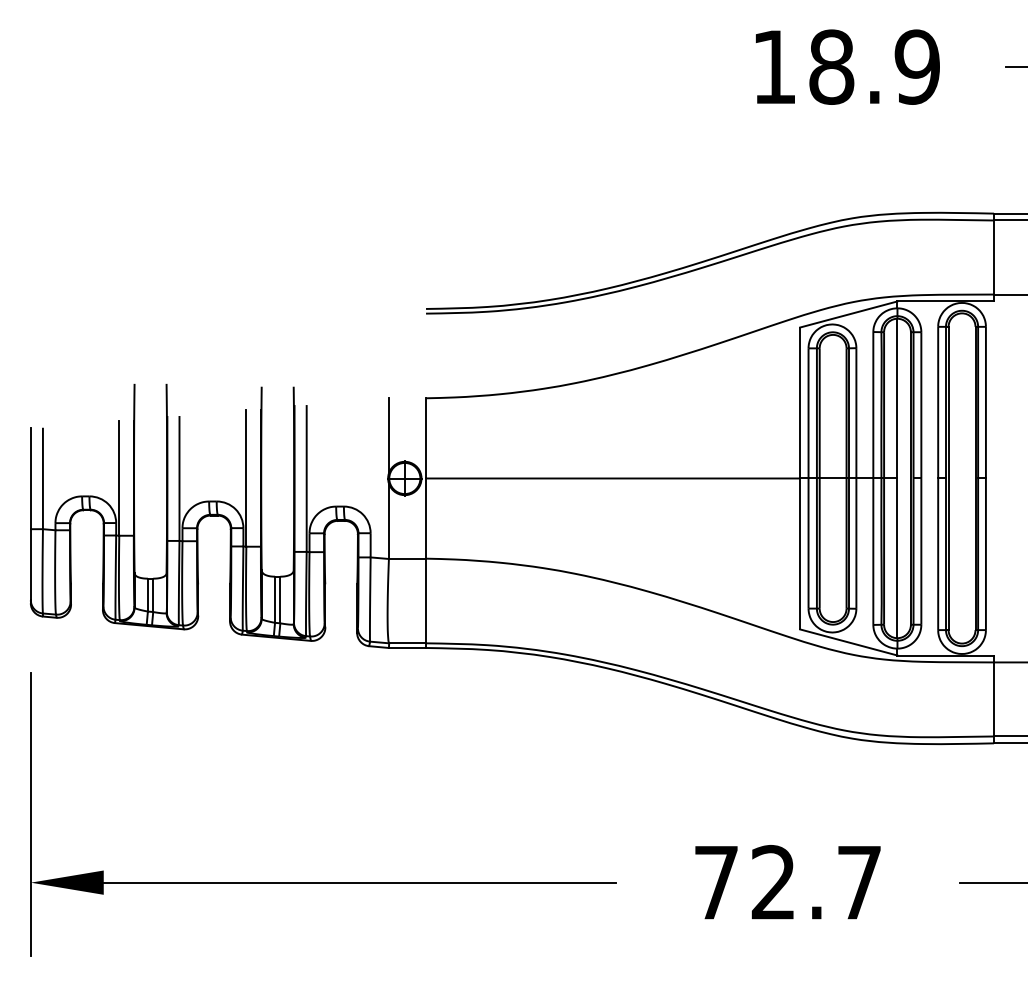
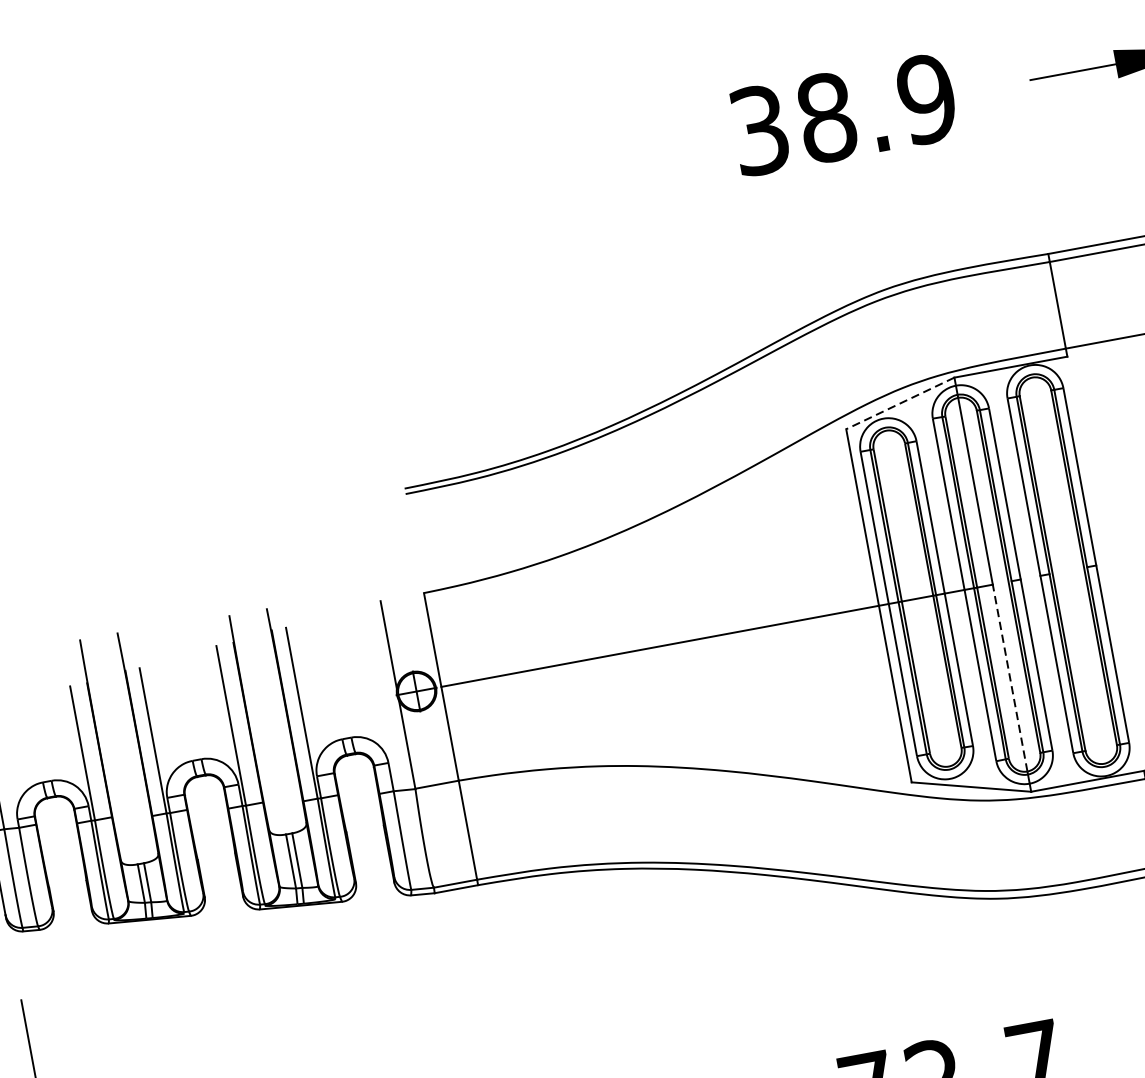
text: (773, 66) -> (758, 129), 18.9 -> 38.9
line: (848, 314) -> (899, 403), solid -> dashed
line: (897, 558) -> (1010, 678), solid -> dashed

